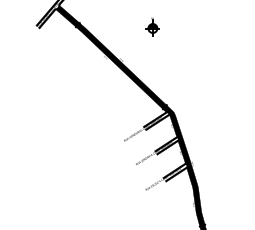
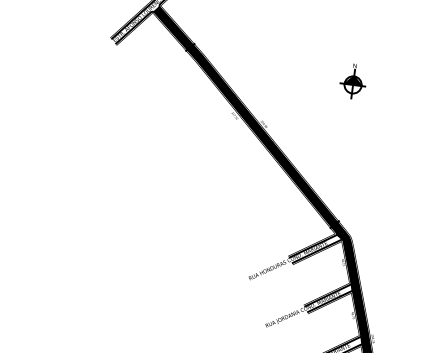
part: (152, 26) -> (352, 81), moved

